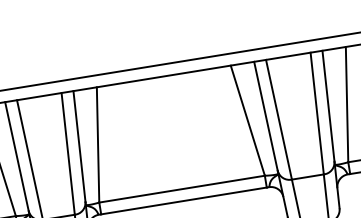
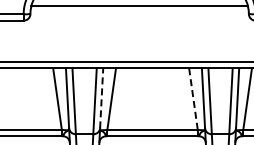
line: (248, 121) -> (193, 99), solid -> dashed
line: (78, 145) -> (101, 97), solid -> dashed

